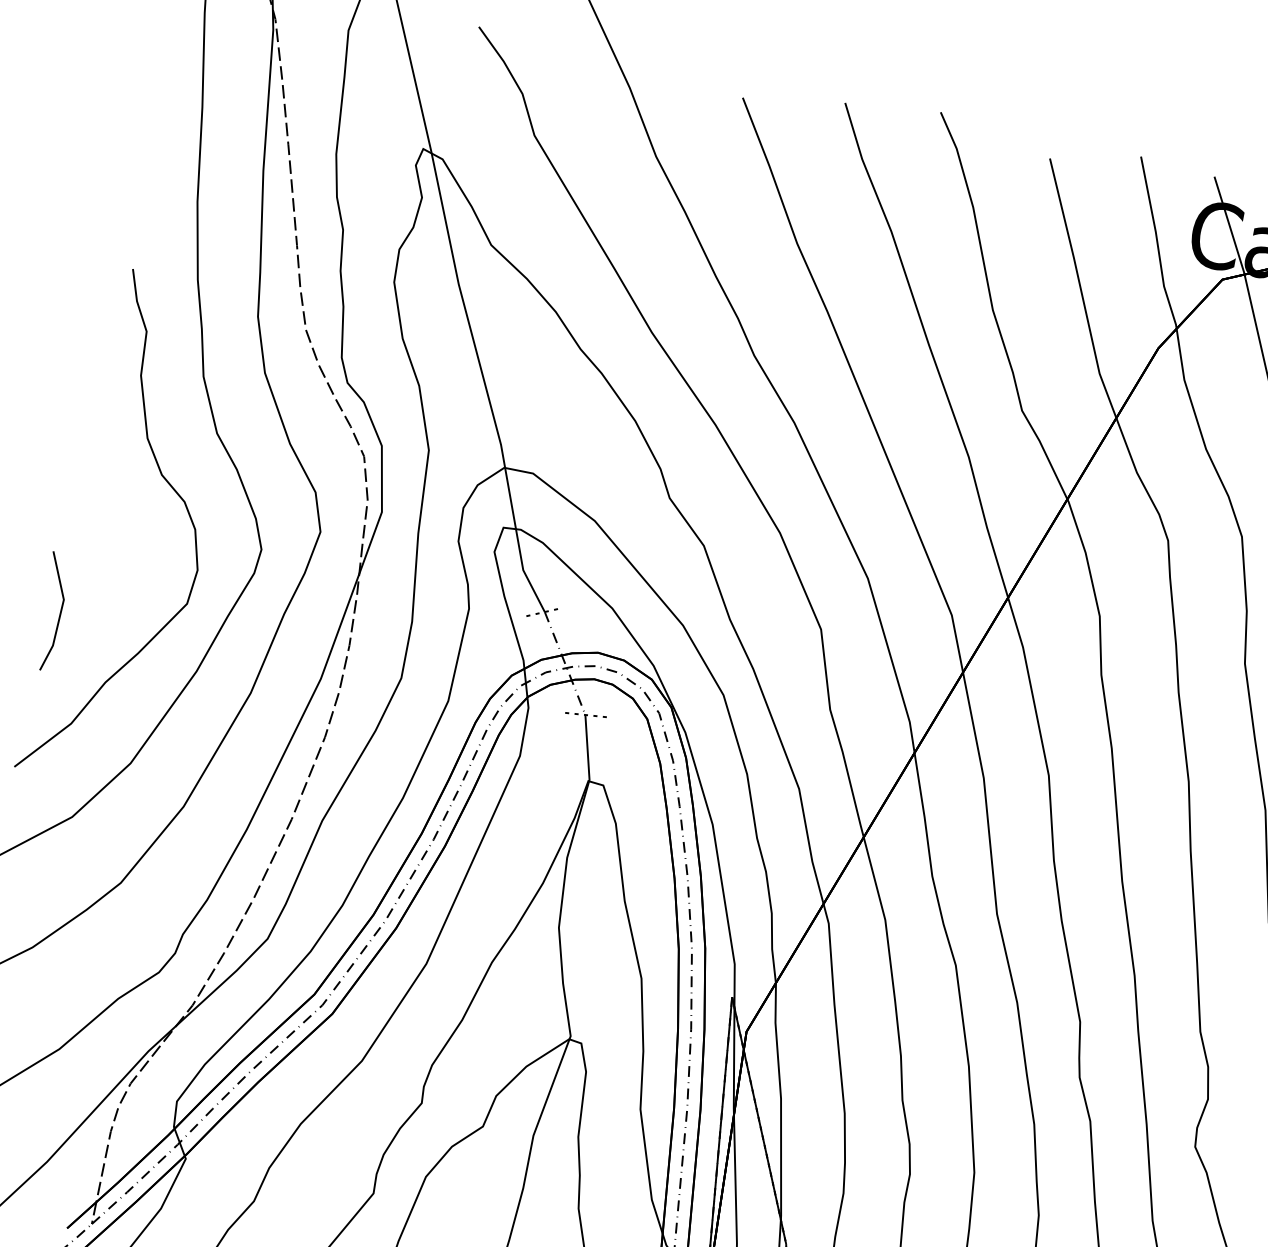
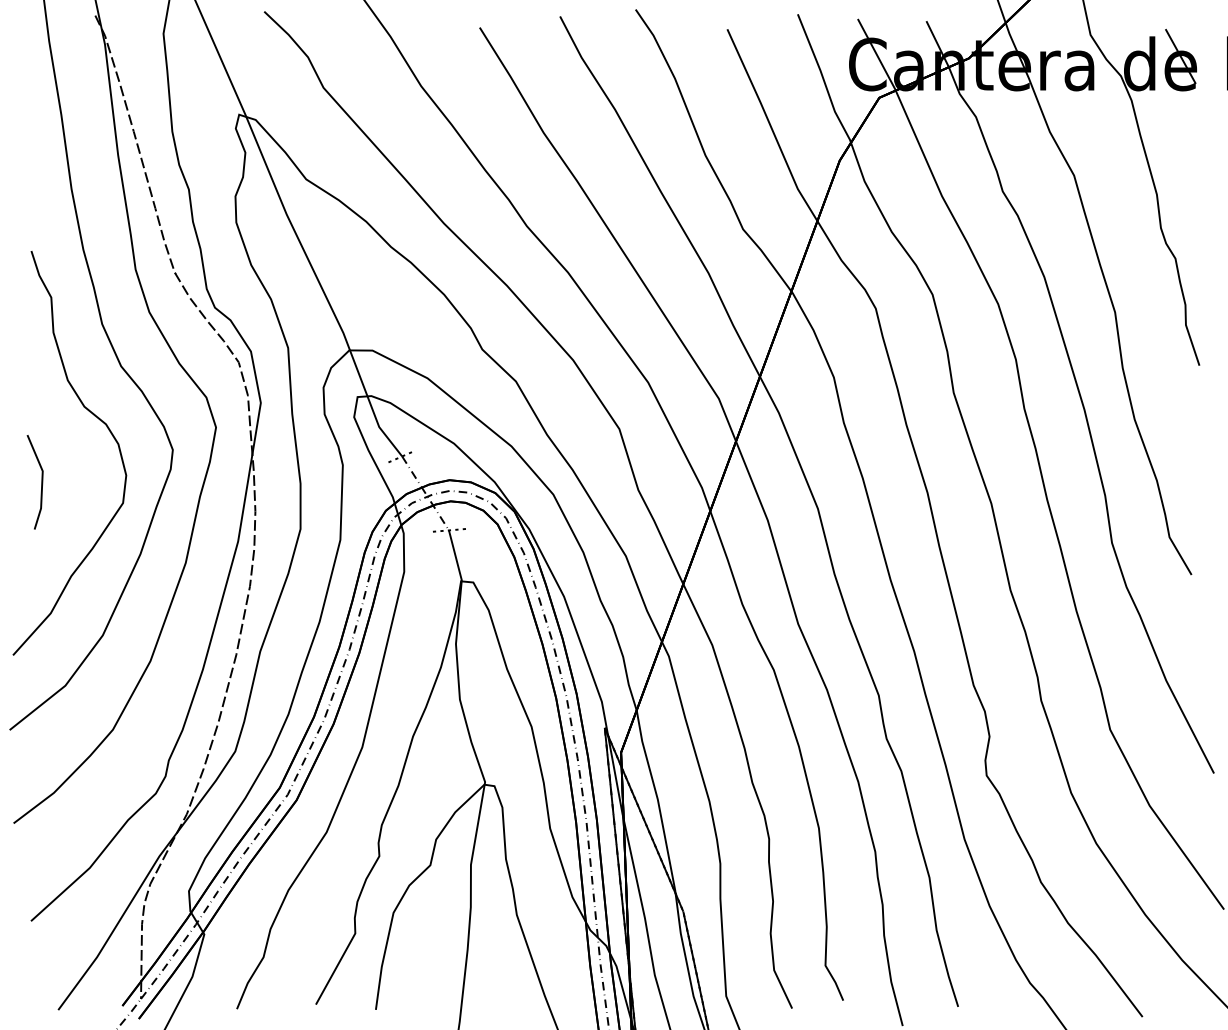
line: (59, 613) -> (41, 482), moved

